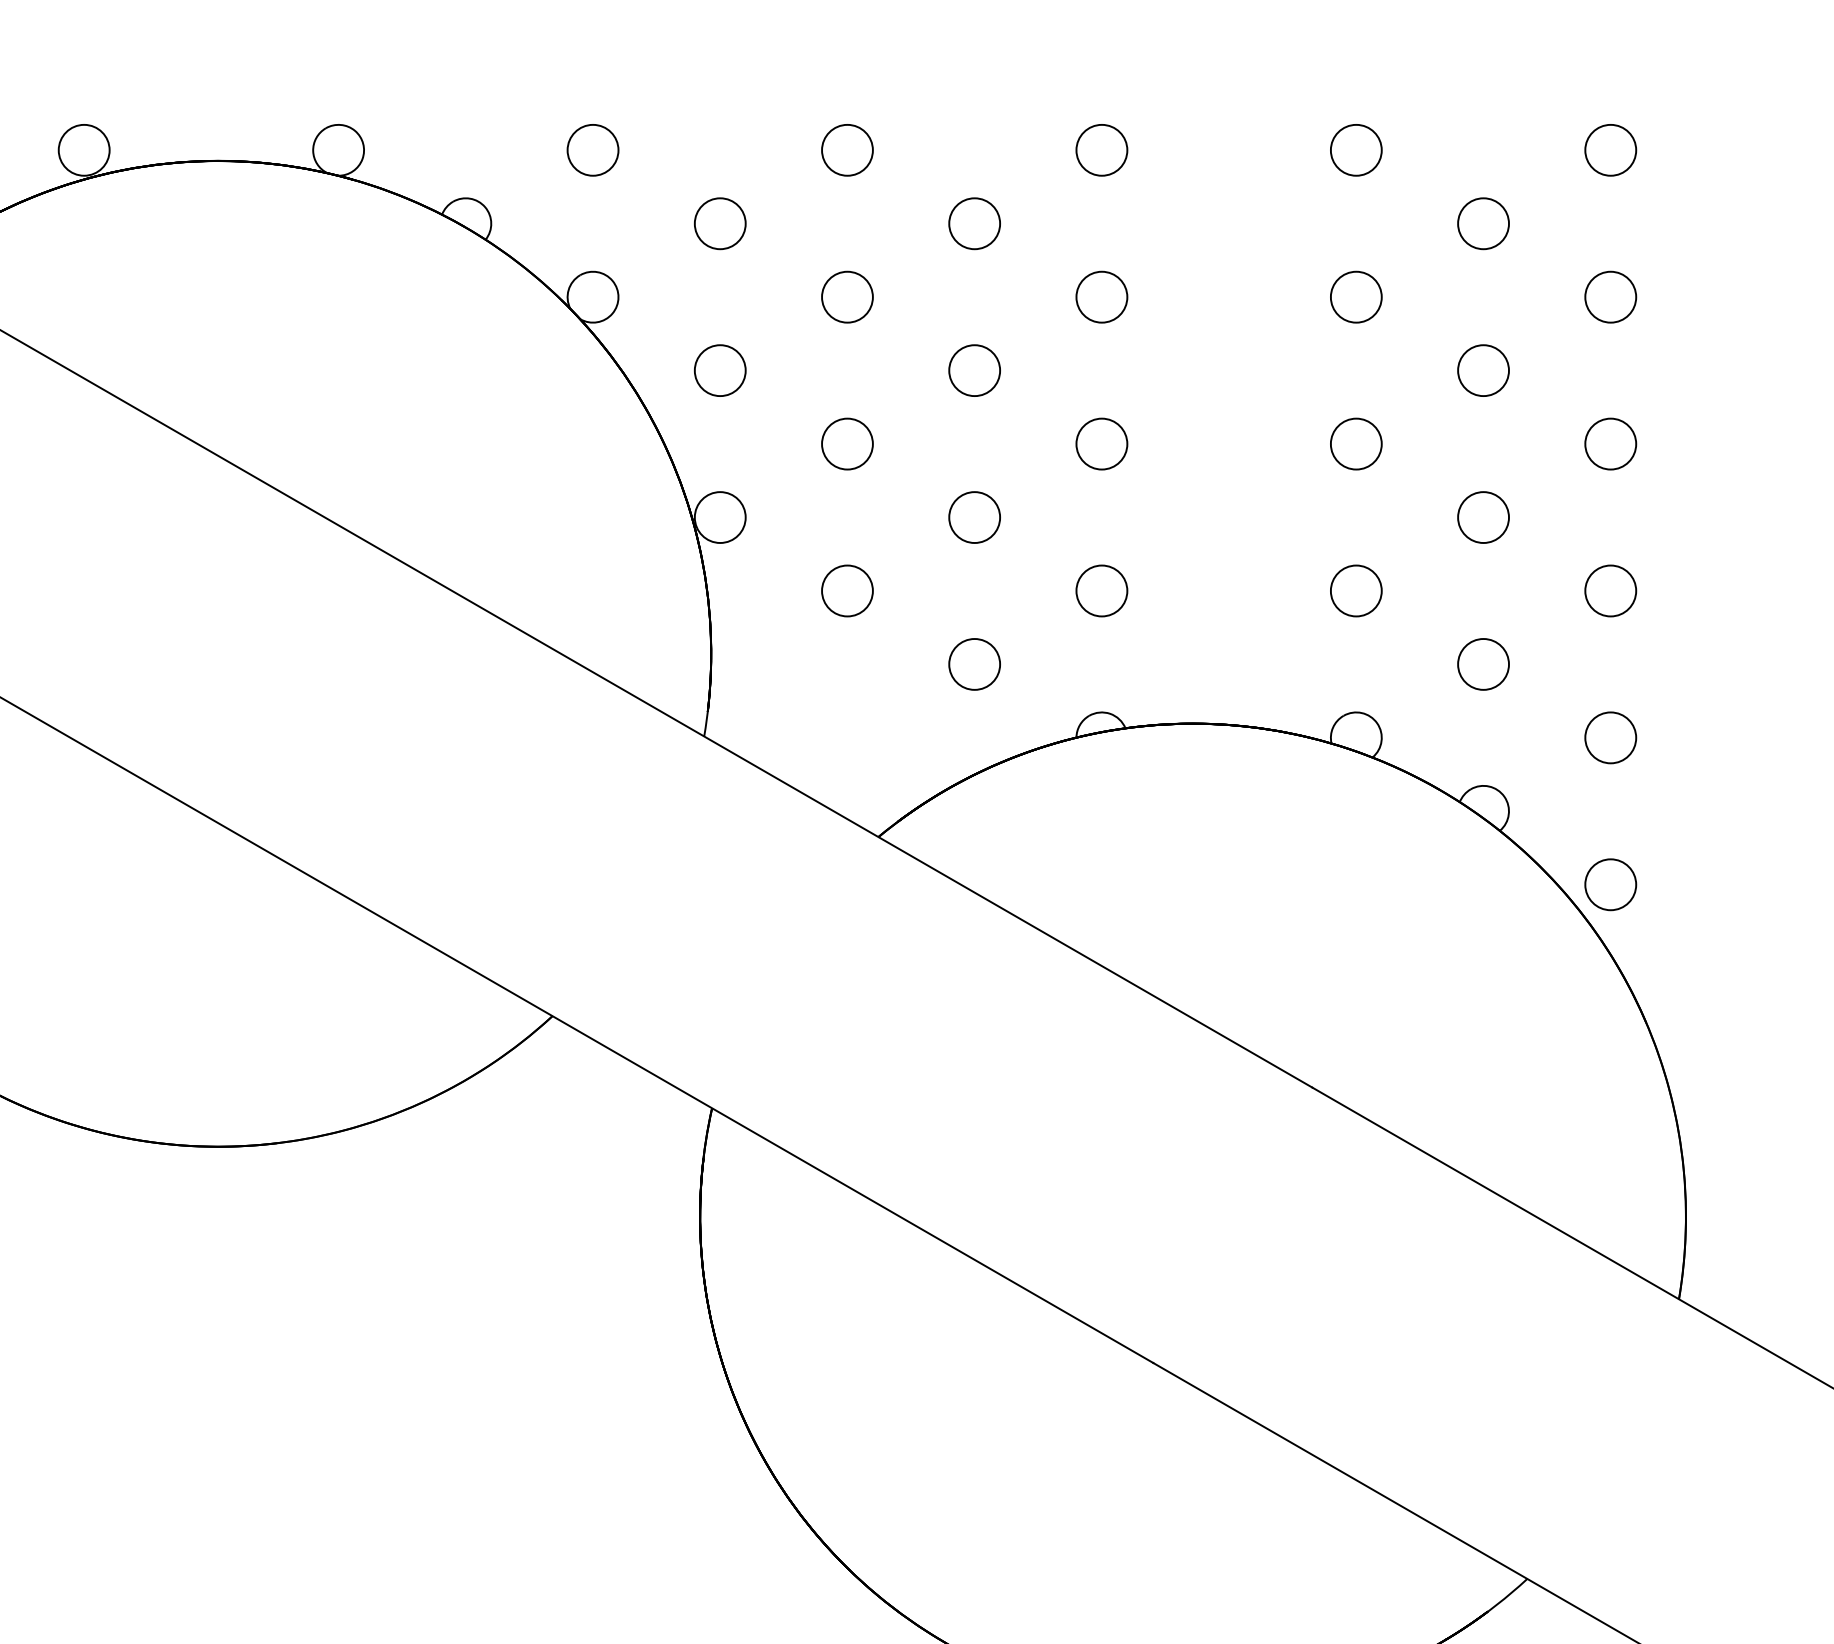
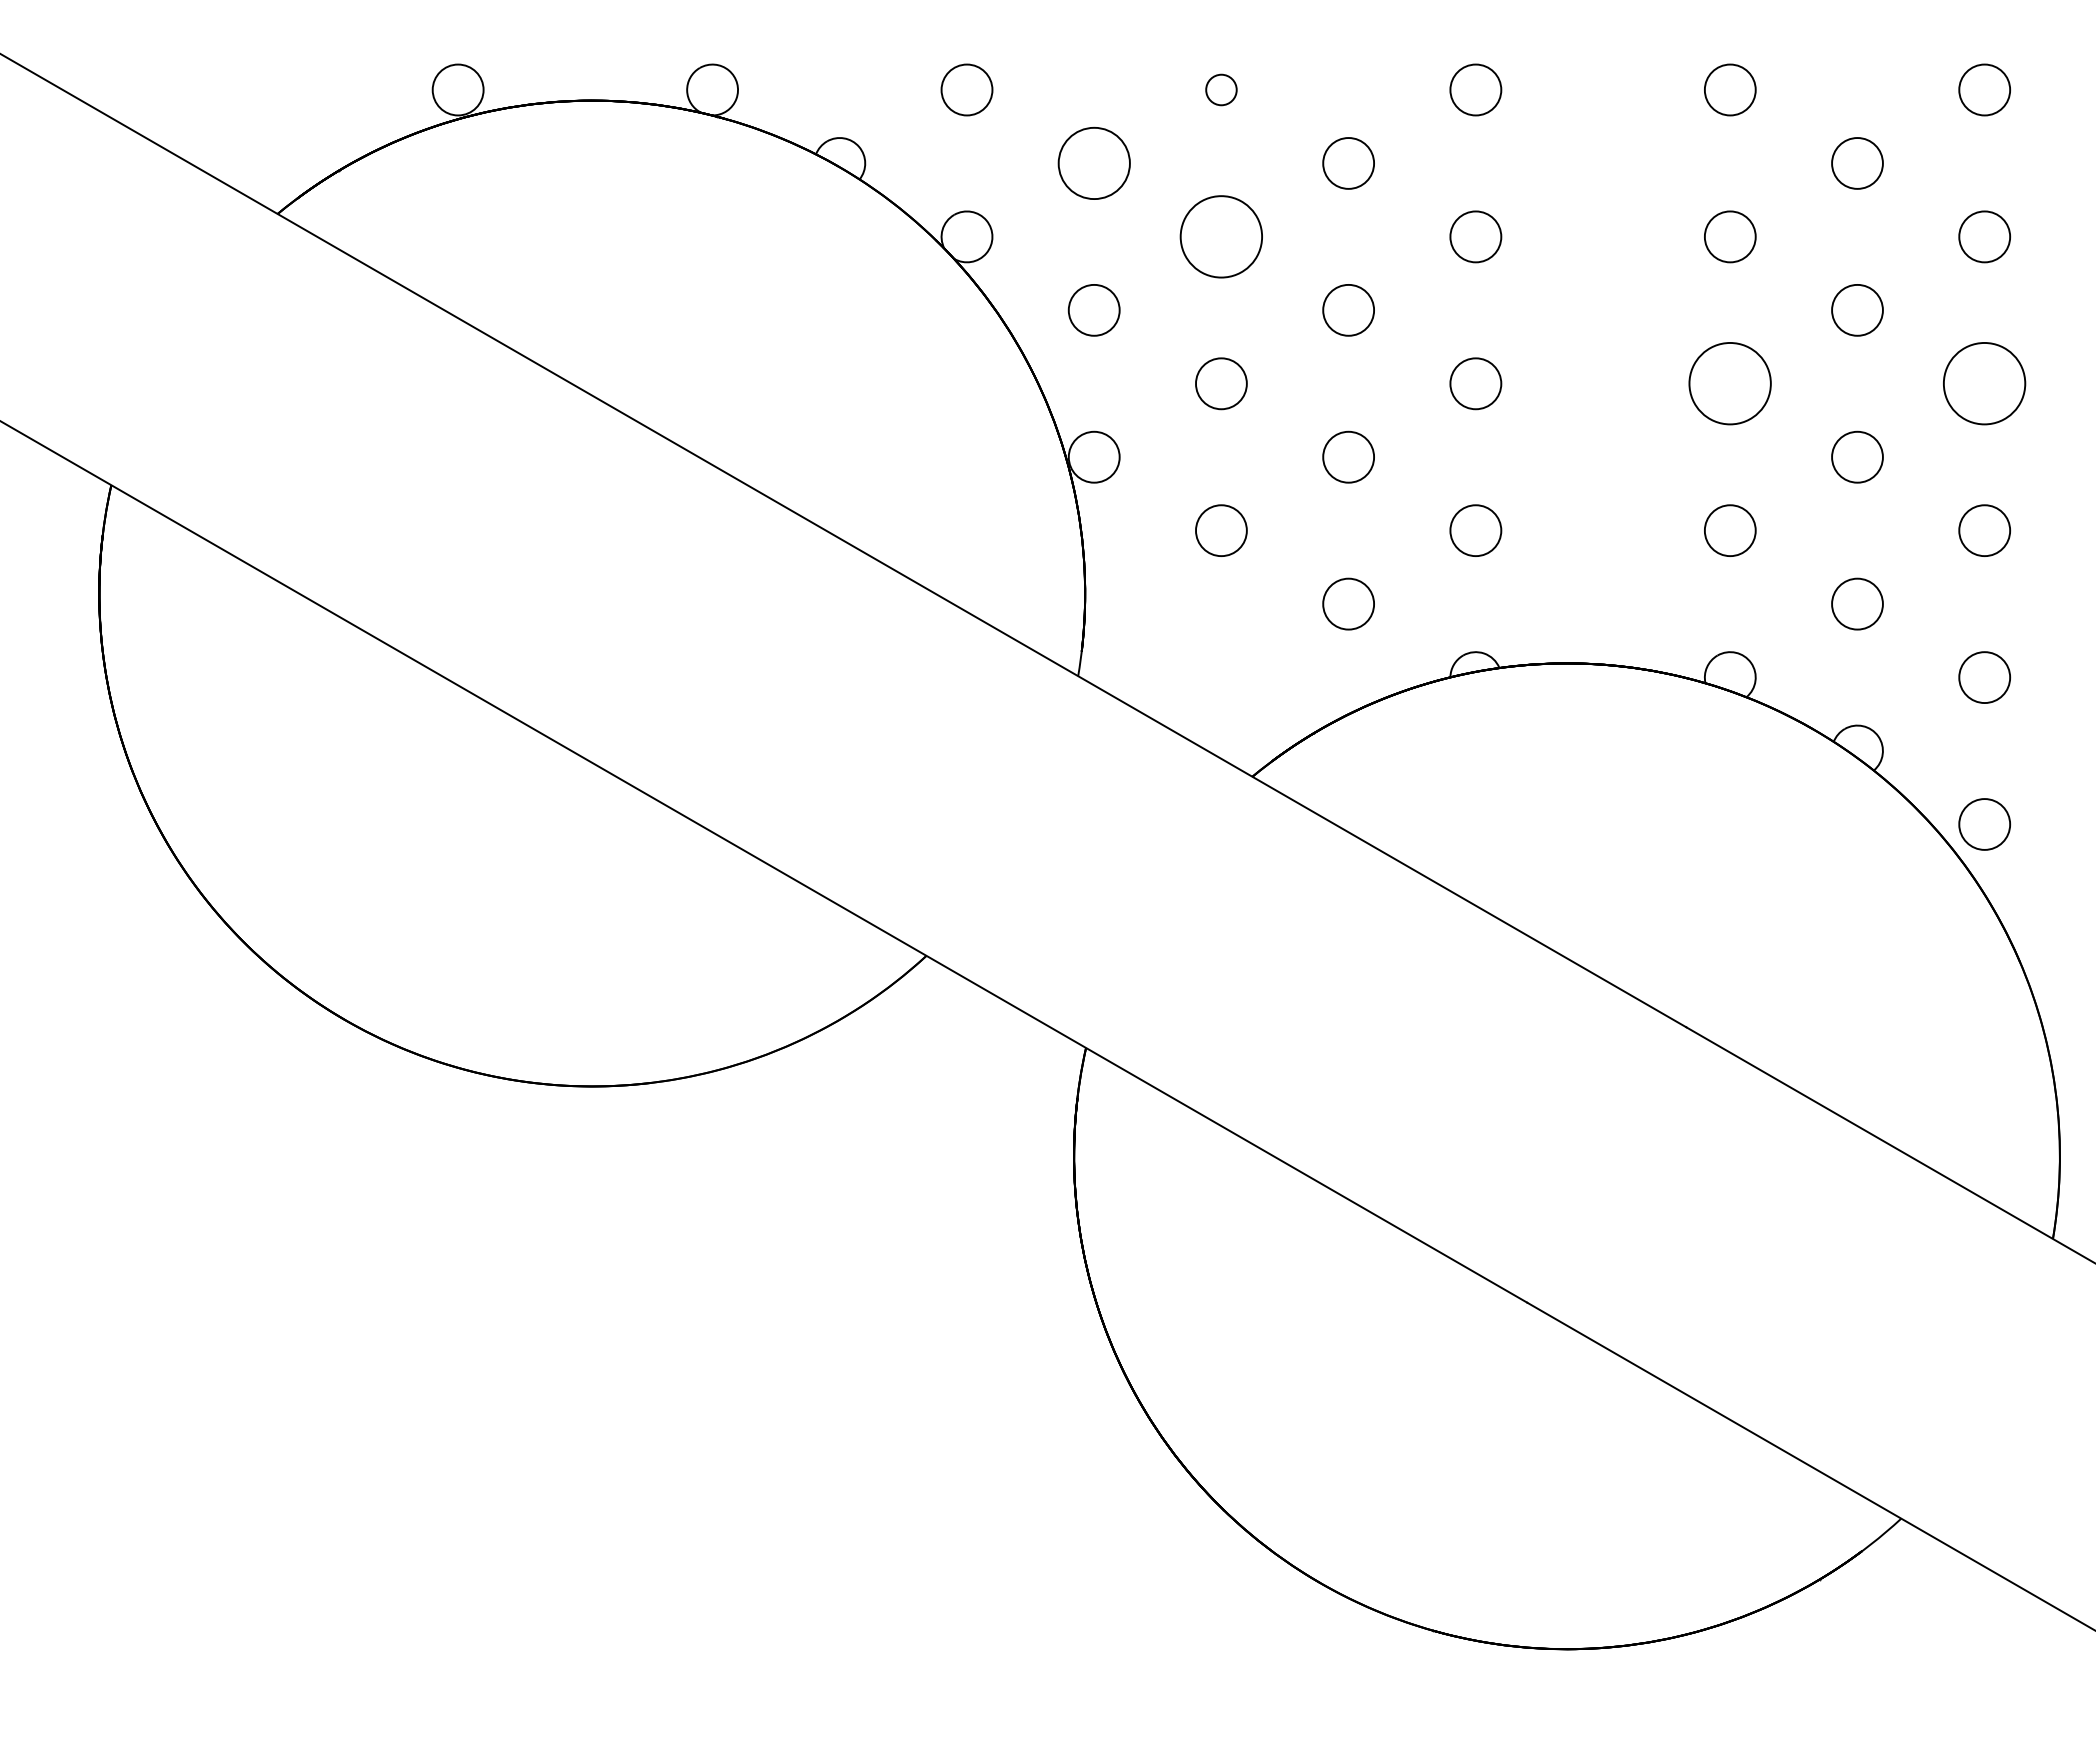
circle: (847, 149) -> (1221, 89), size x0.6
circle: (719, 223) -> (1093, 163), size x1.4
circle: (847, 296) -> (1221, 236), size x1.6
circle: (1356, 443) -> (1730, 383), size x1.6
circle: (1610, 443) -> (1984, 383), size x1.6

